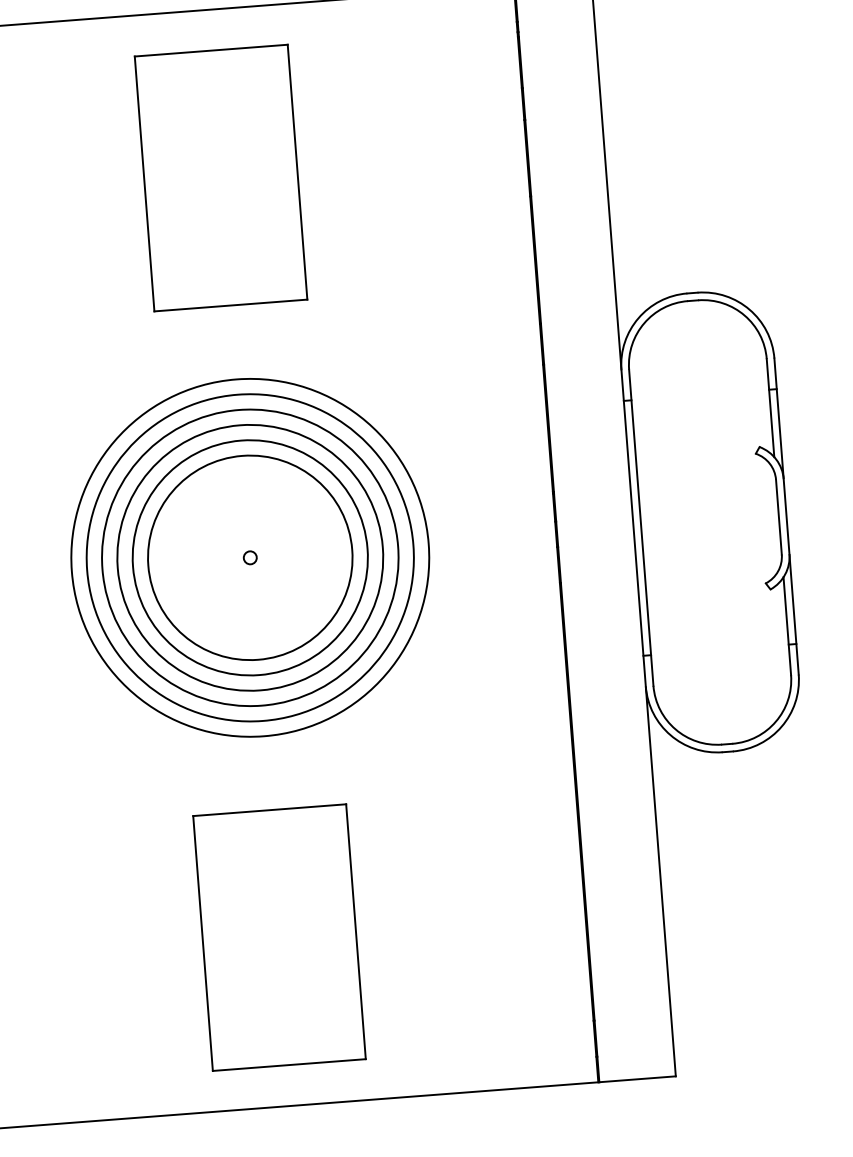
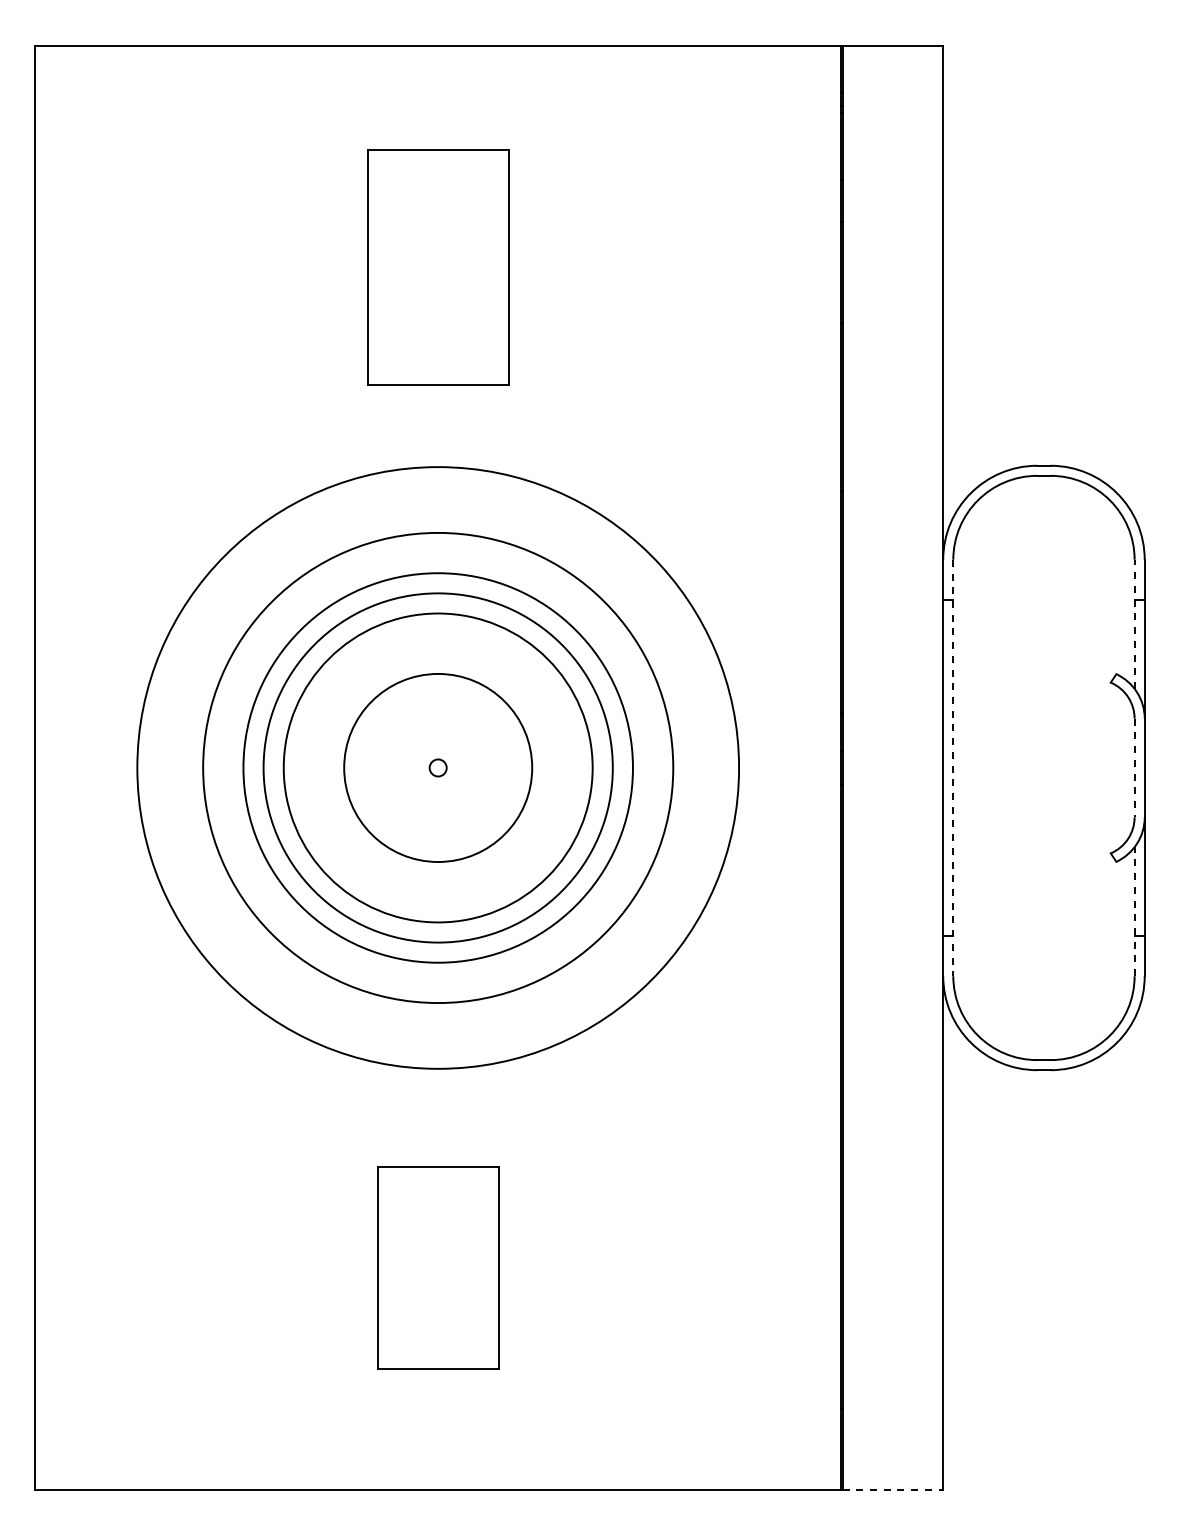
part: (220, 177) -> (437, 267), size x0.7
line: (770, 408) -> (1134, 624), solid -> dashed
line: (778, 517) -> (1134, 768), solid -> dashed
line: (641, 528) -> (953, 768), solid -> dashed
circle: (249, 557) -> (437, 767), size x0.7
circle: (250, 557) -> (438, 767), size x1.4
line: (787, 626) -> (1134, 911), solid -> dashed
part: (278, 937) -> (437, 1267), size x0.6
line: (638, 1078) -> (893, 1489), solid -> dashed

